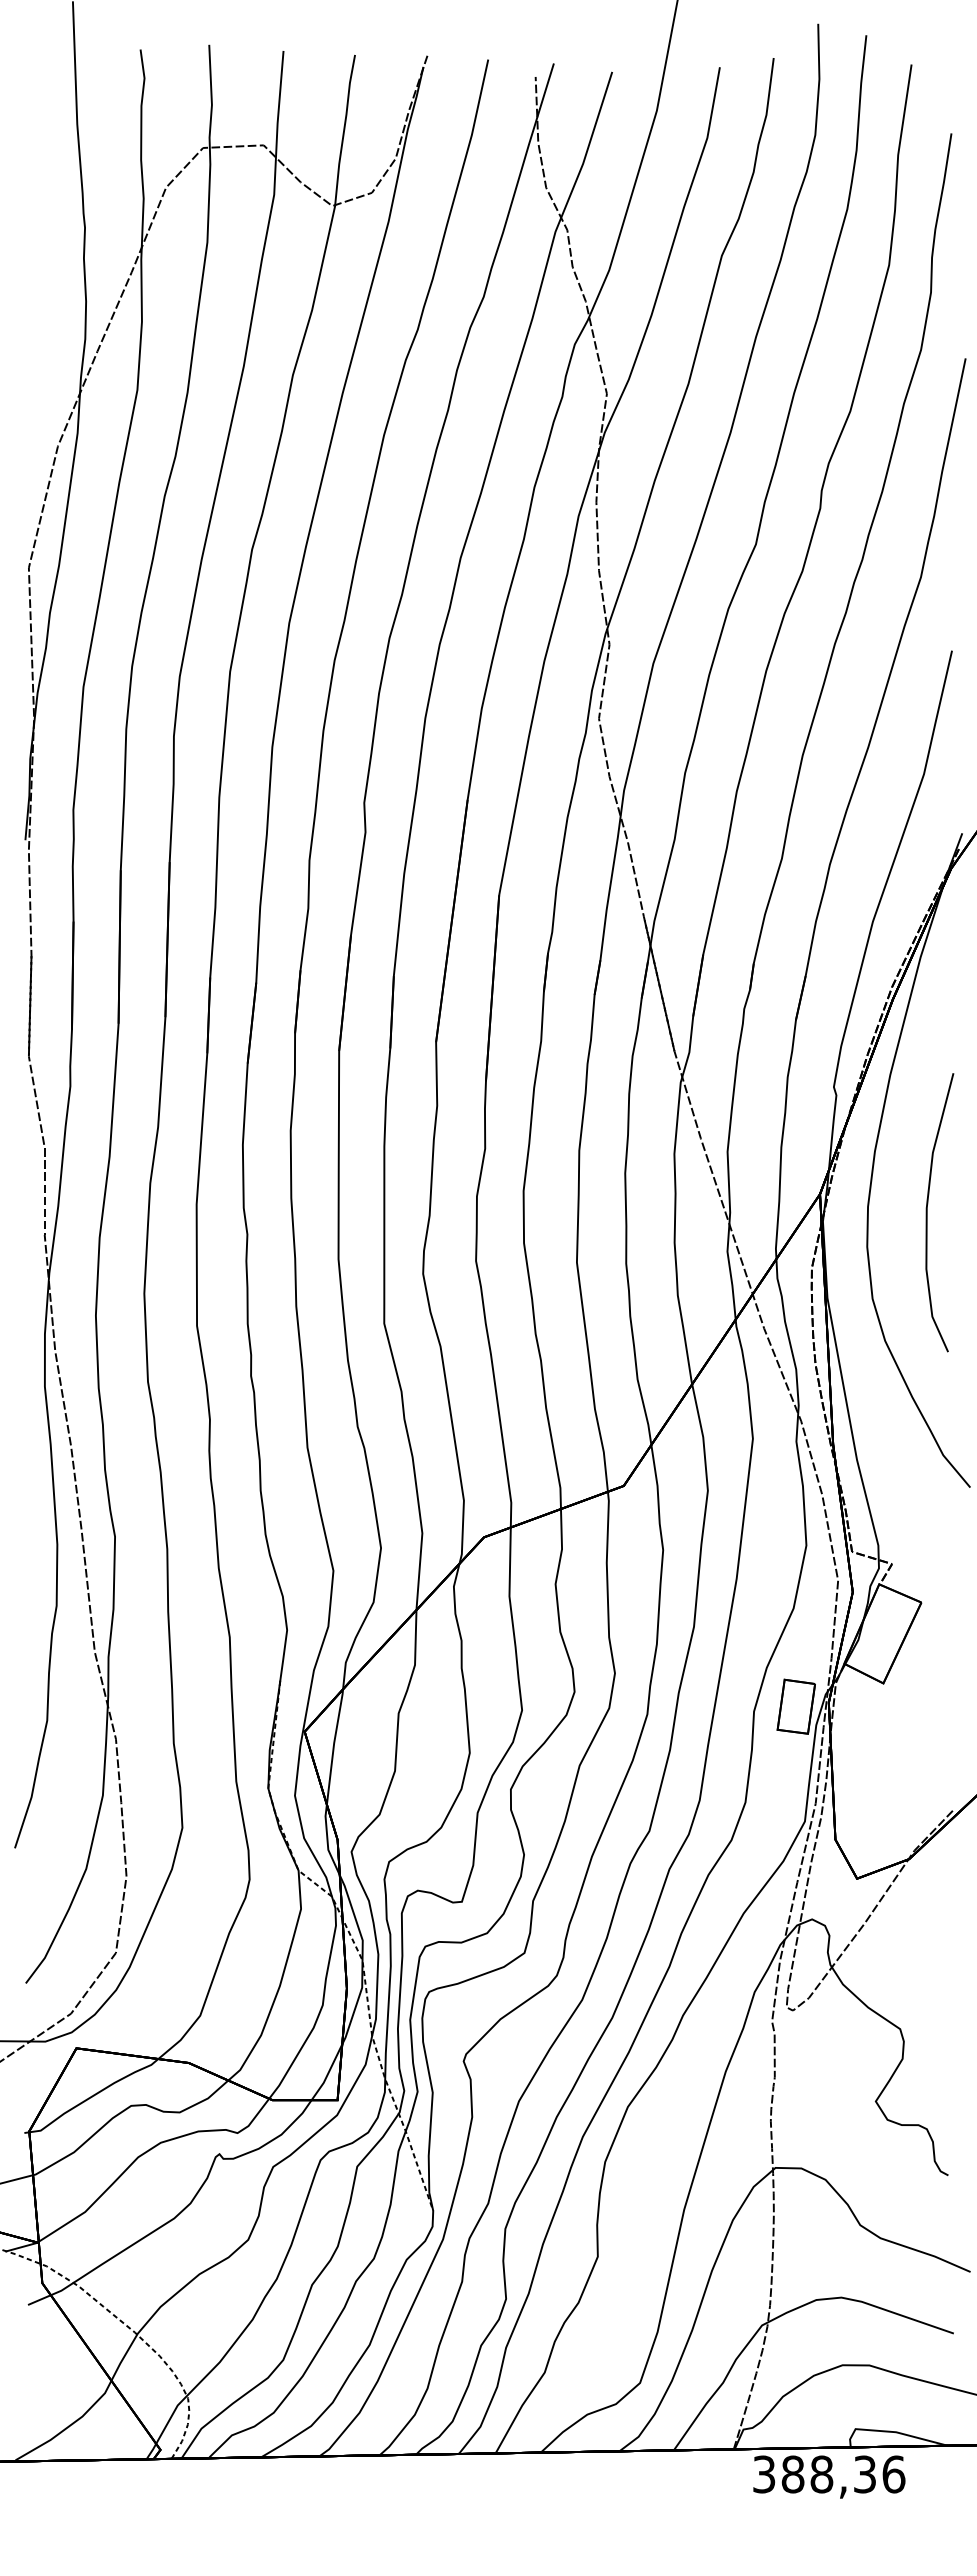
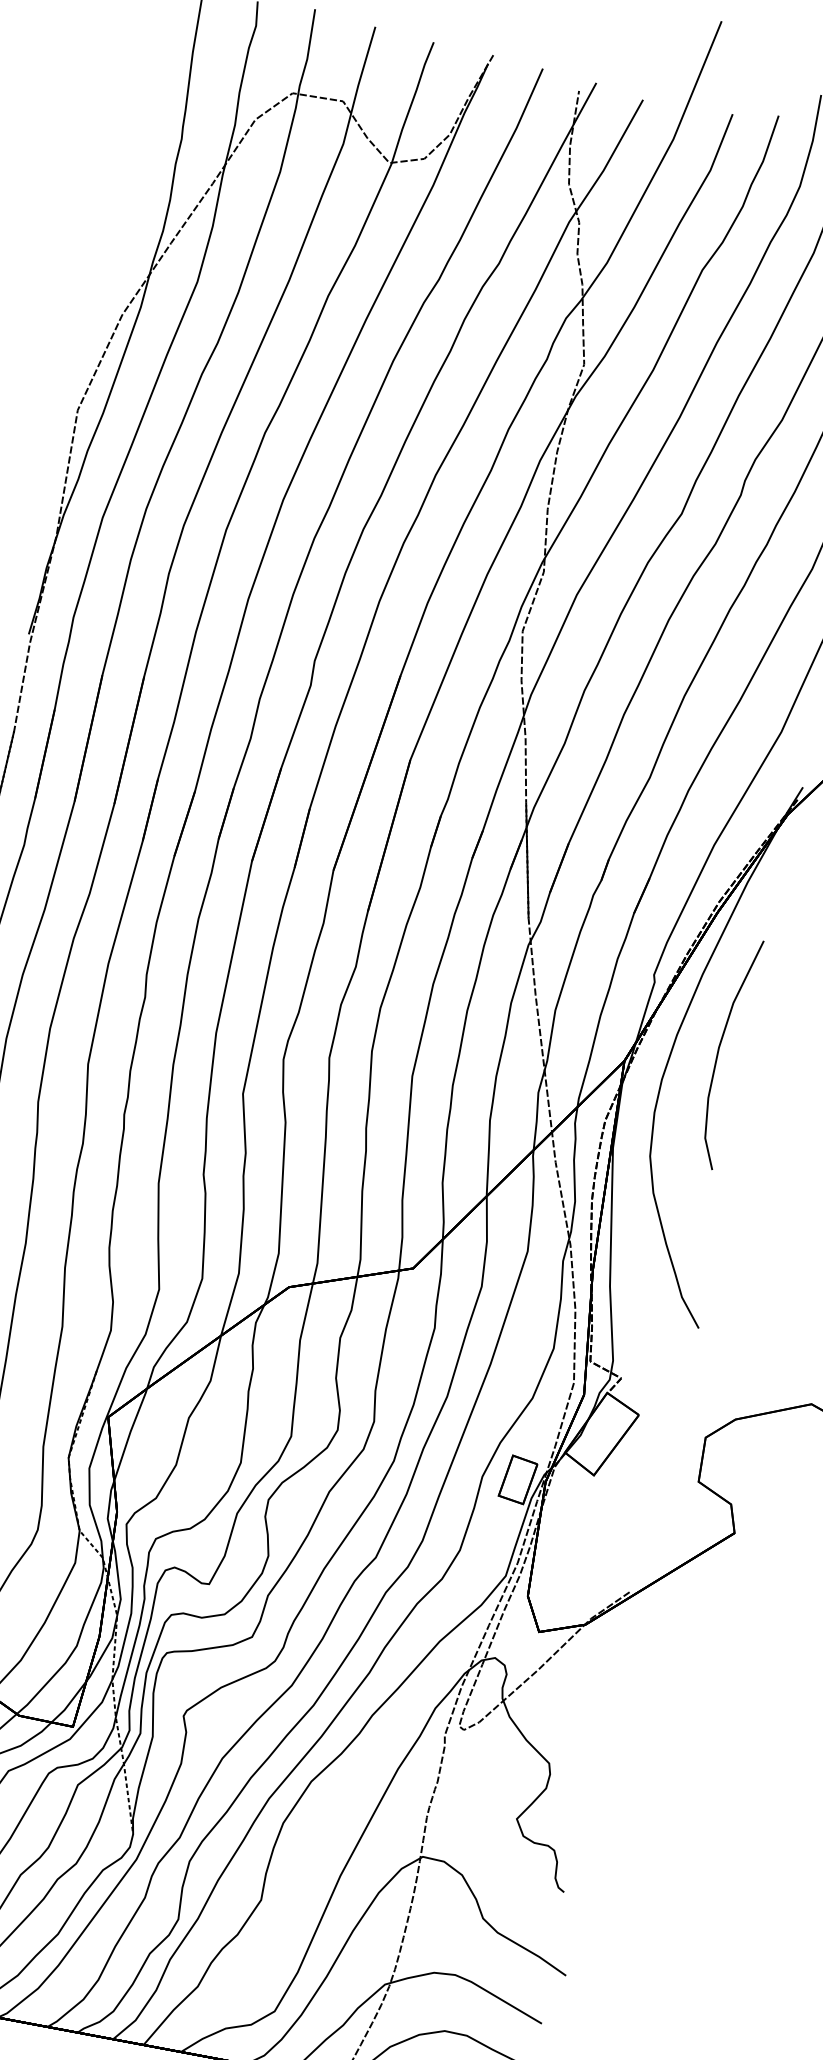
curve: (927, 1212) -> (718, 1051), moved

